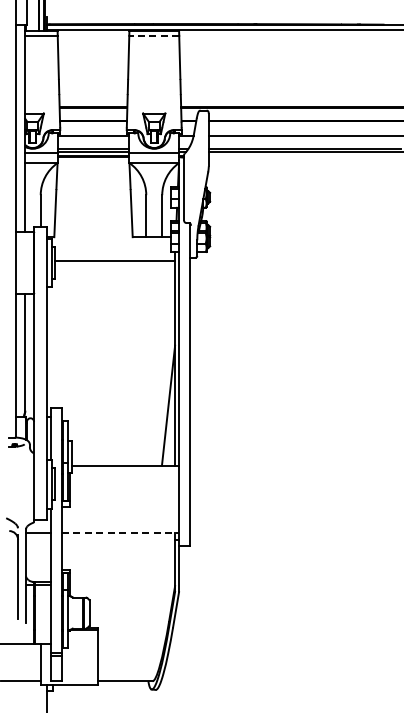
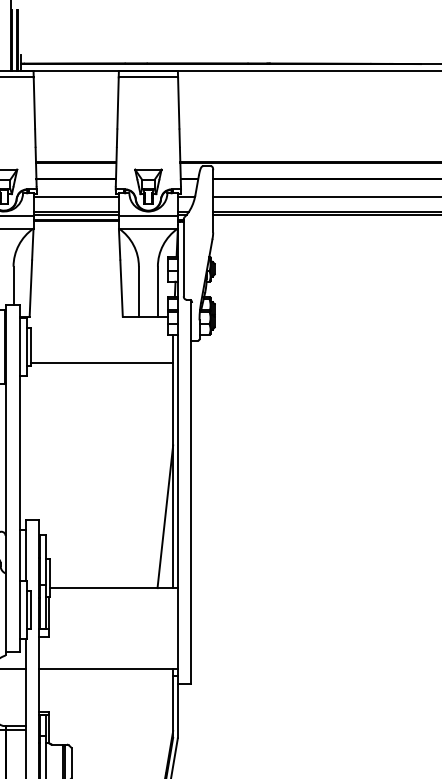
line: (154, 35) -> (148, 76), dashed -> solid
line: (115, 261) -> (102, 363), moved
line: (120, 533) -> (108, 668), dashed -> solid

